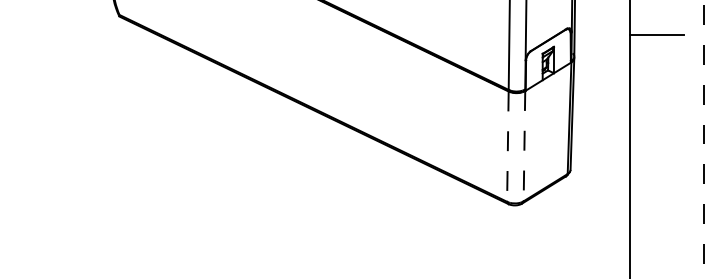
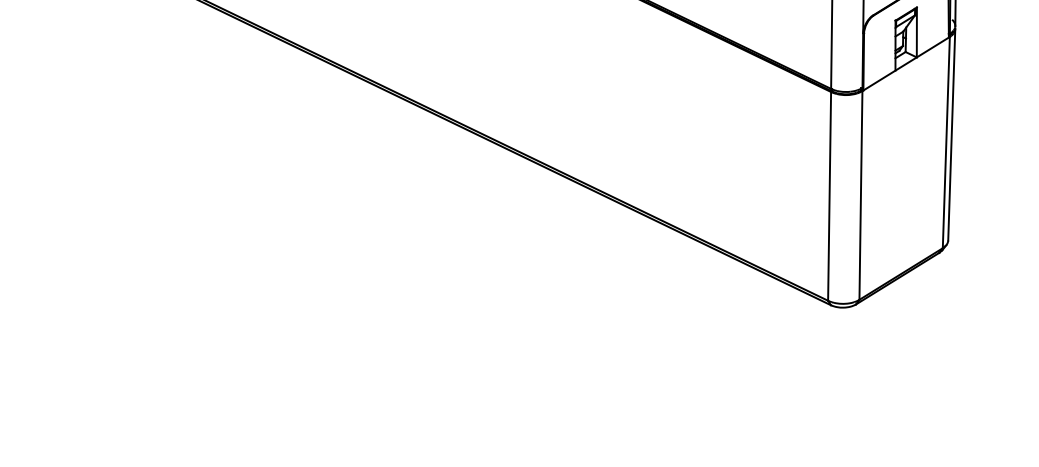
line: (524, 146) -> (861, 196), dashed -> solid
line: (507, 147) -> (828, 197), dashed -> solid

